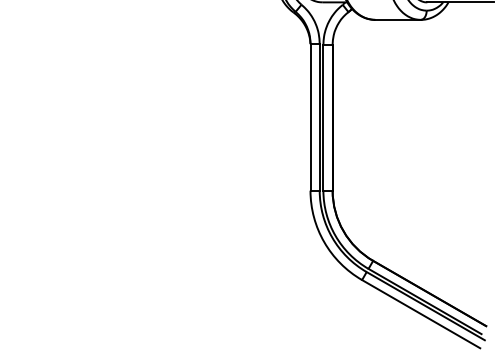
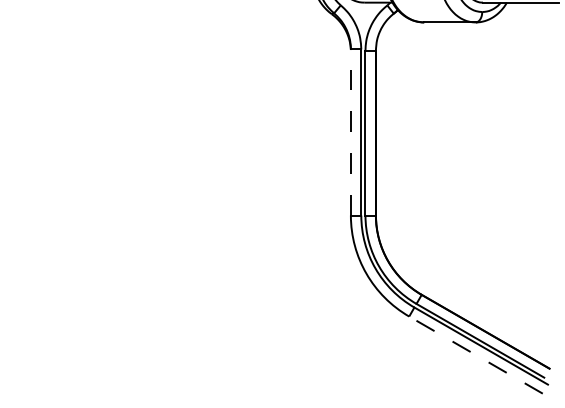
line: (310, 116) -> (350, 131), solid -> dashed
line: (420, 313) -> (475, 354), solid -> dashed

